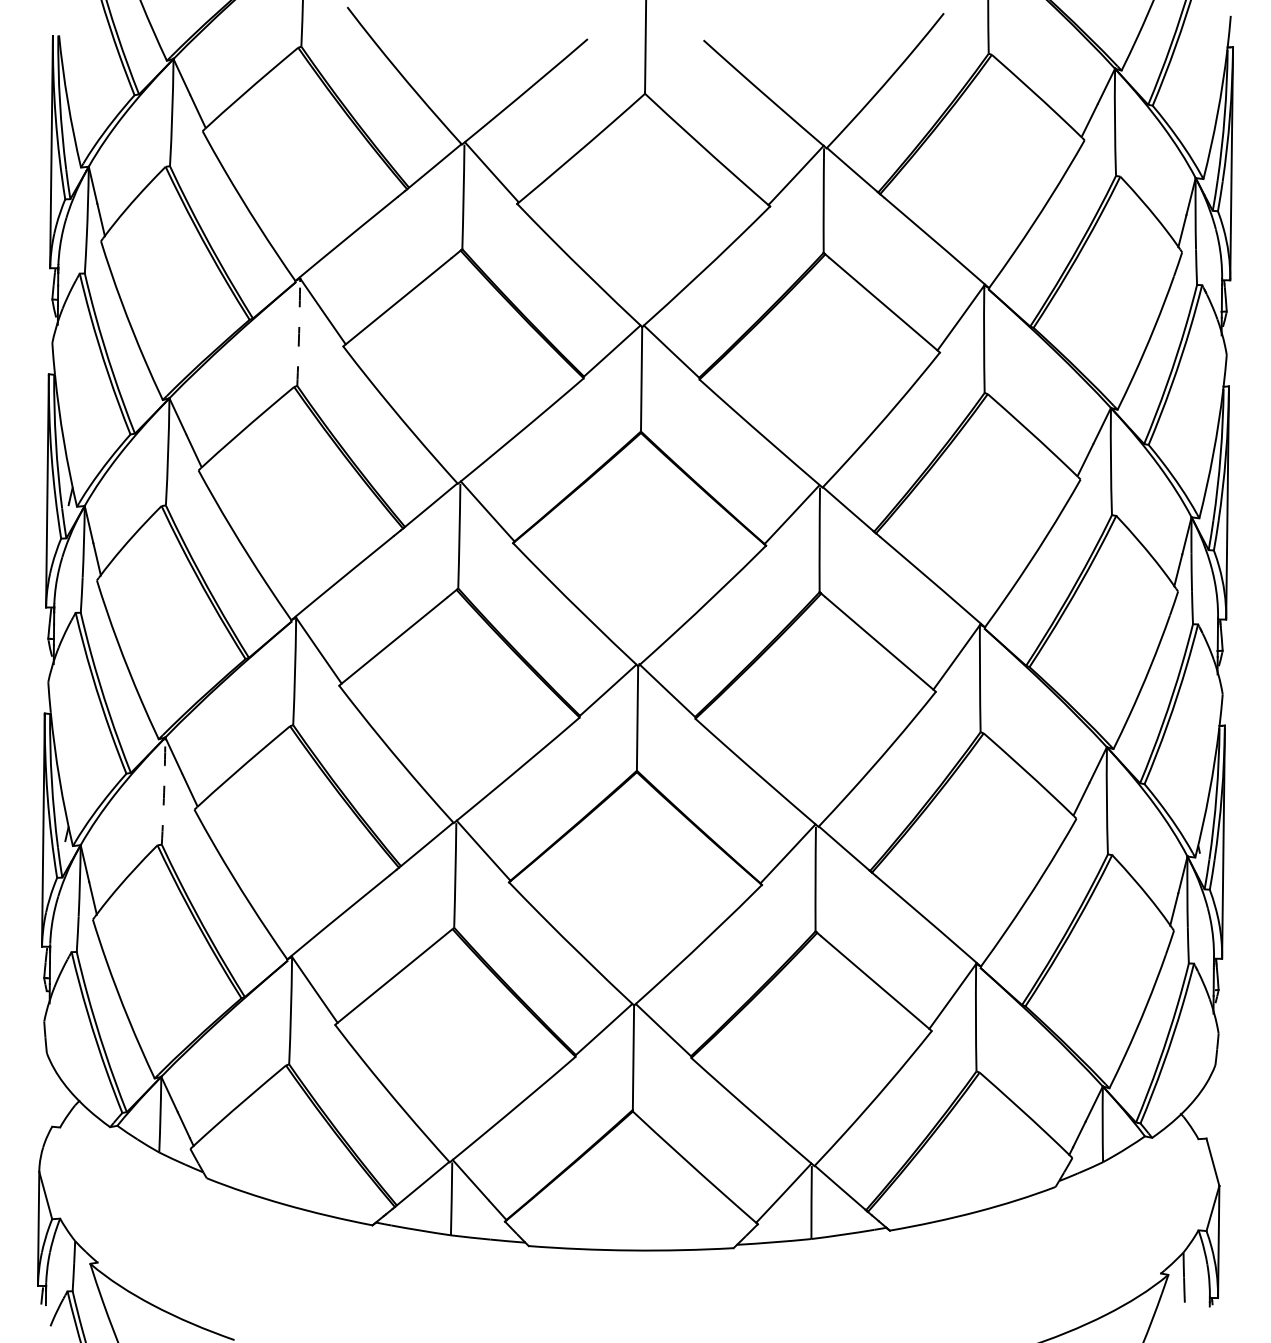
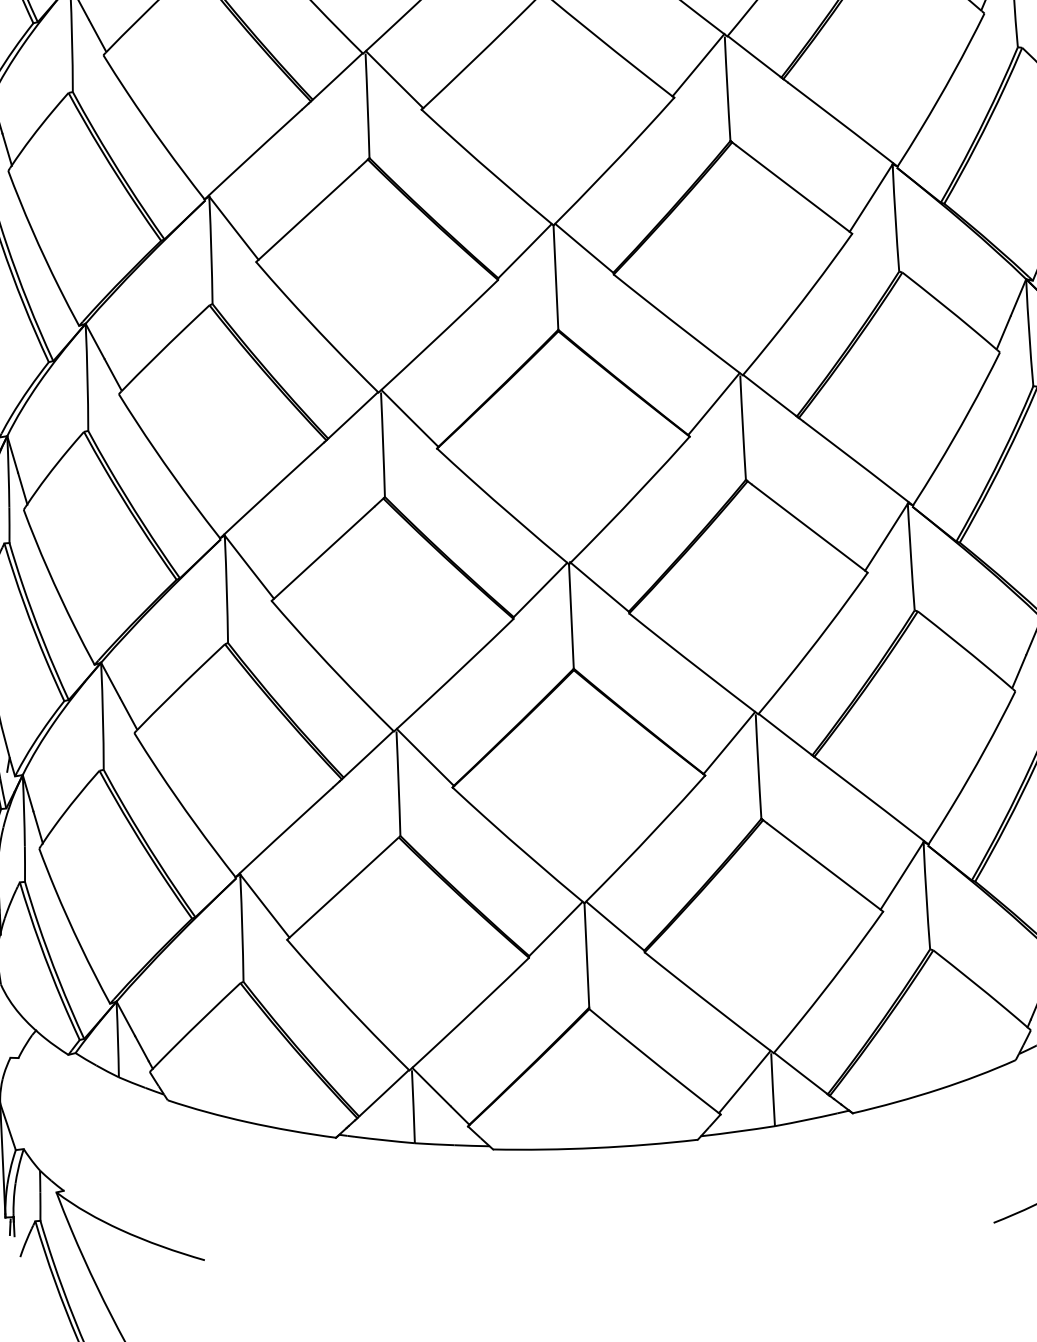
arc: (299, 333) -> (211, 251), dashed -> solid
arc: (164, 792) -> (103, 717), dashed -> solid

